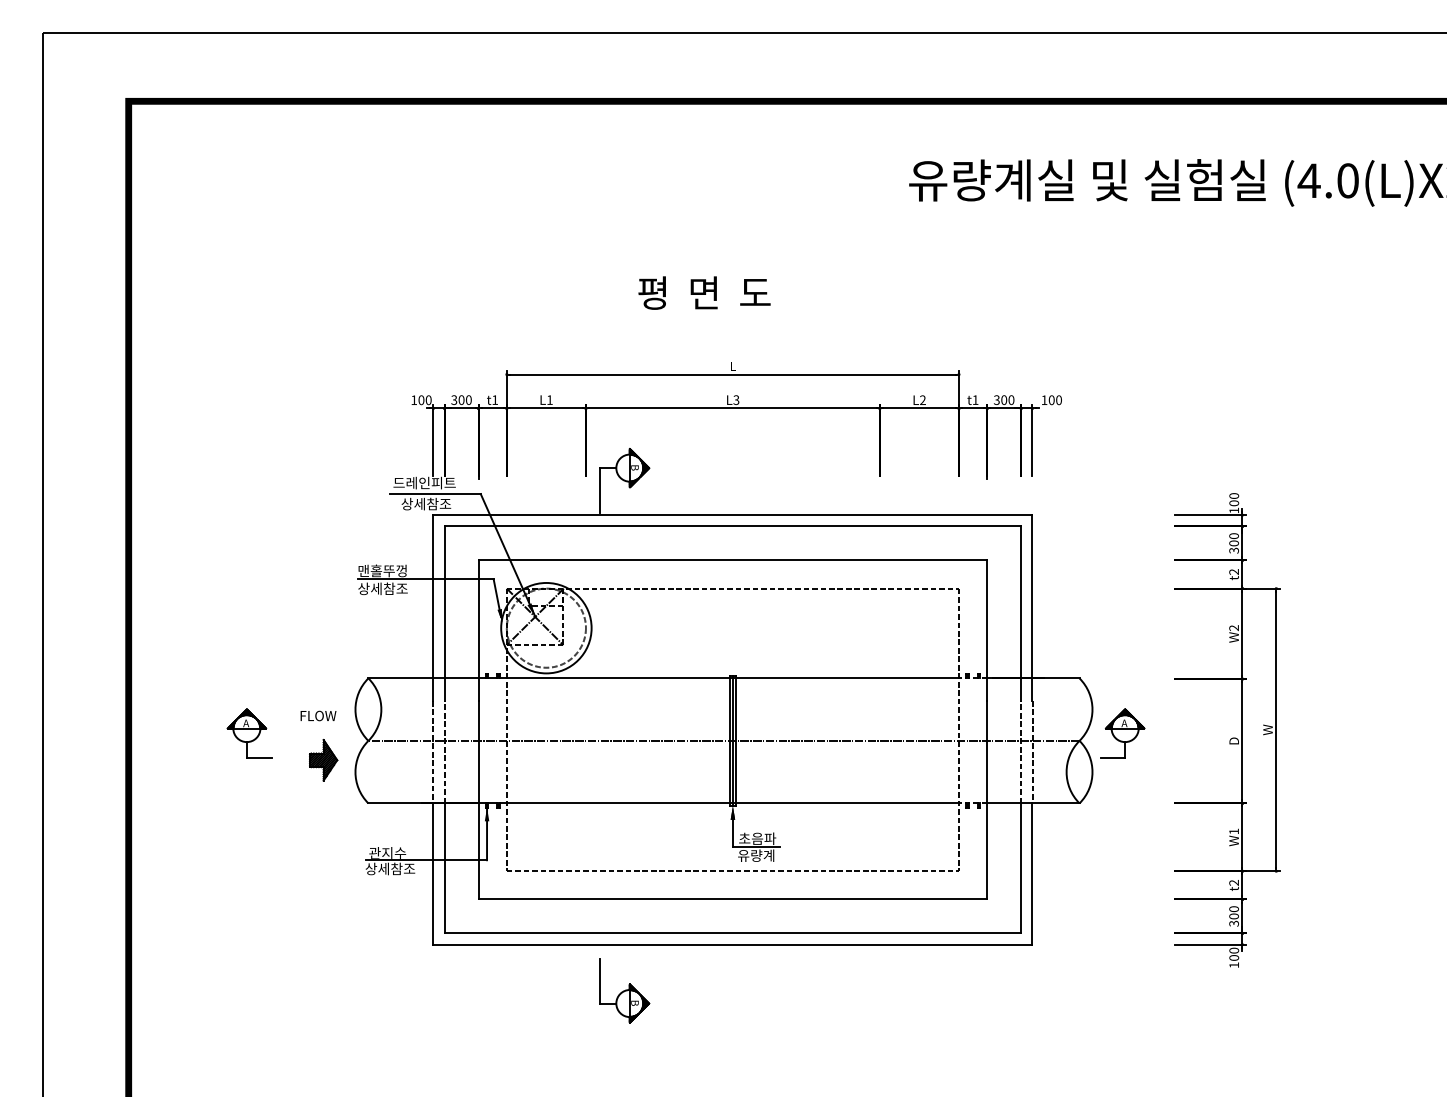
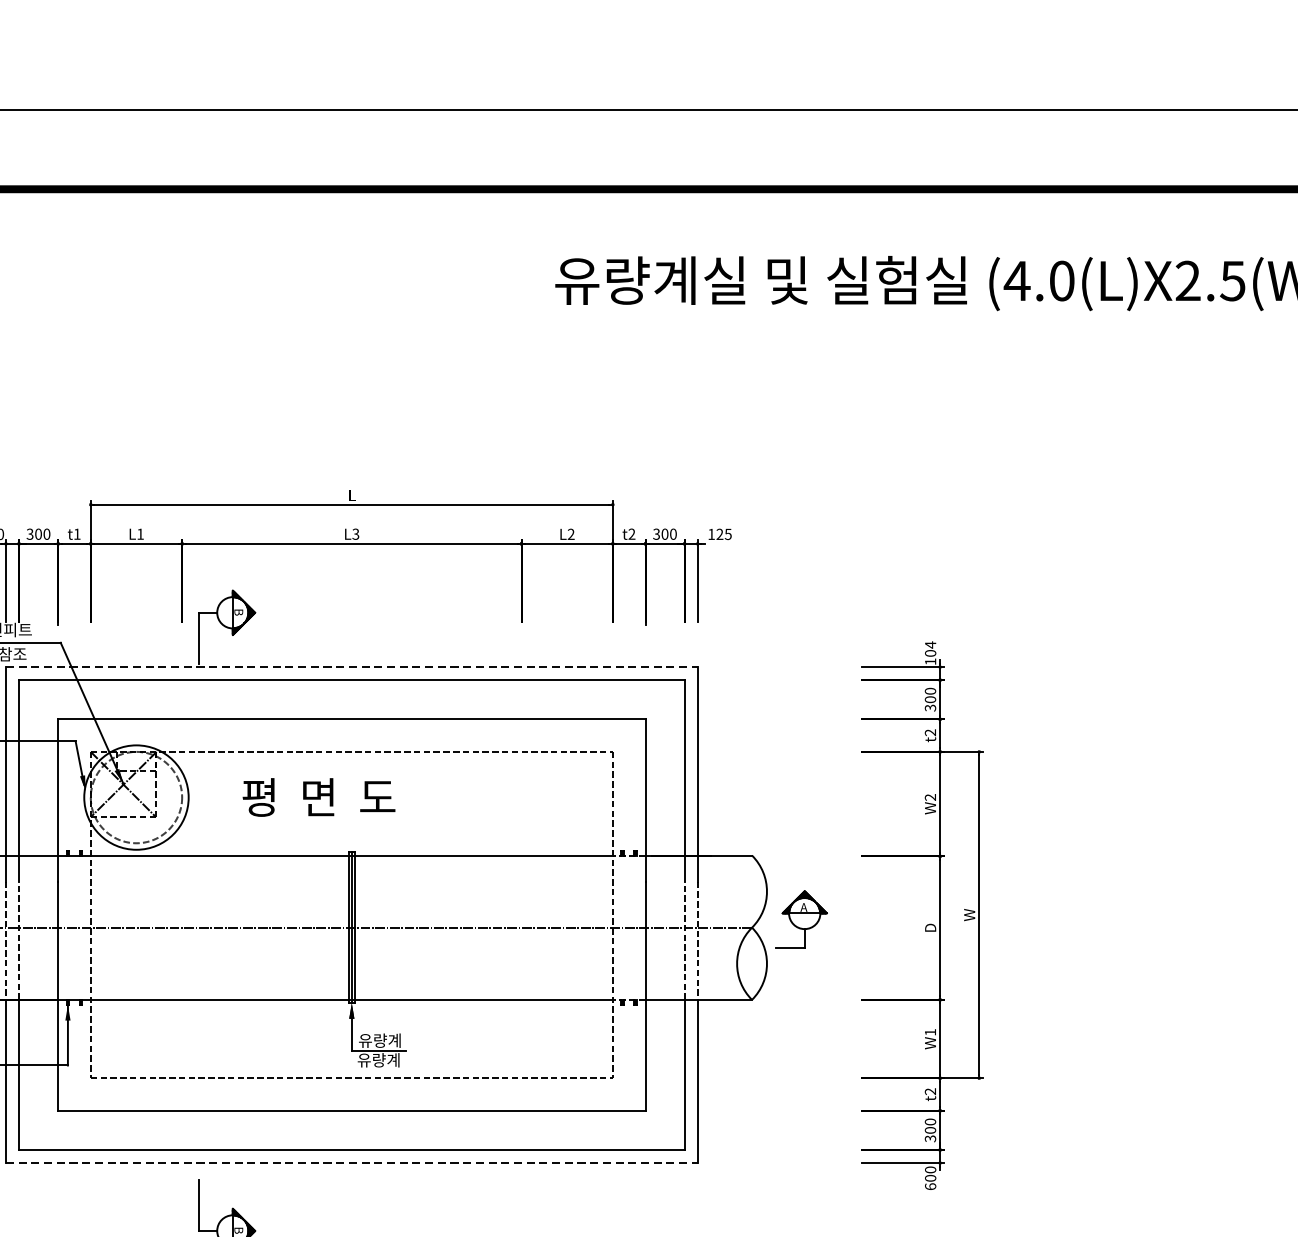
text: (704, 292) -> (319, 796), moved
text: (975, 399) -> (631, 533), t1 -> t2
text: (1054, 400) -> (723, 534), 100 -> 125
text: (1234, 495) -> (930, 644), 100 -> 104
line: (732, 515) -> (351, 667), solid -> dashed
text: (757, 838) -> (380, 1040), 초음파 -> 유량계
line: (732, 944) -> (351, 1162), solid -> dashed
text: (1234, 965) -> (930, 1187), 100 -> 600

